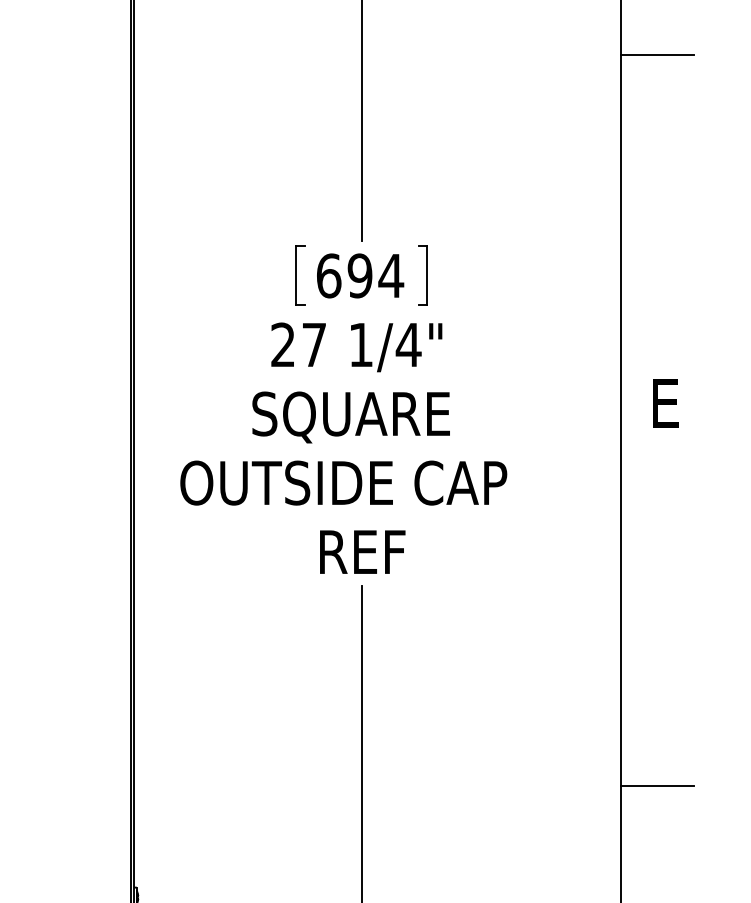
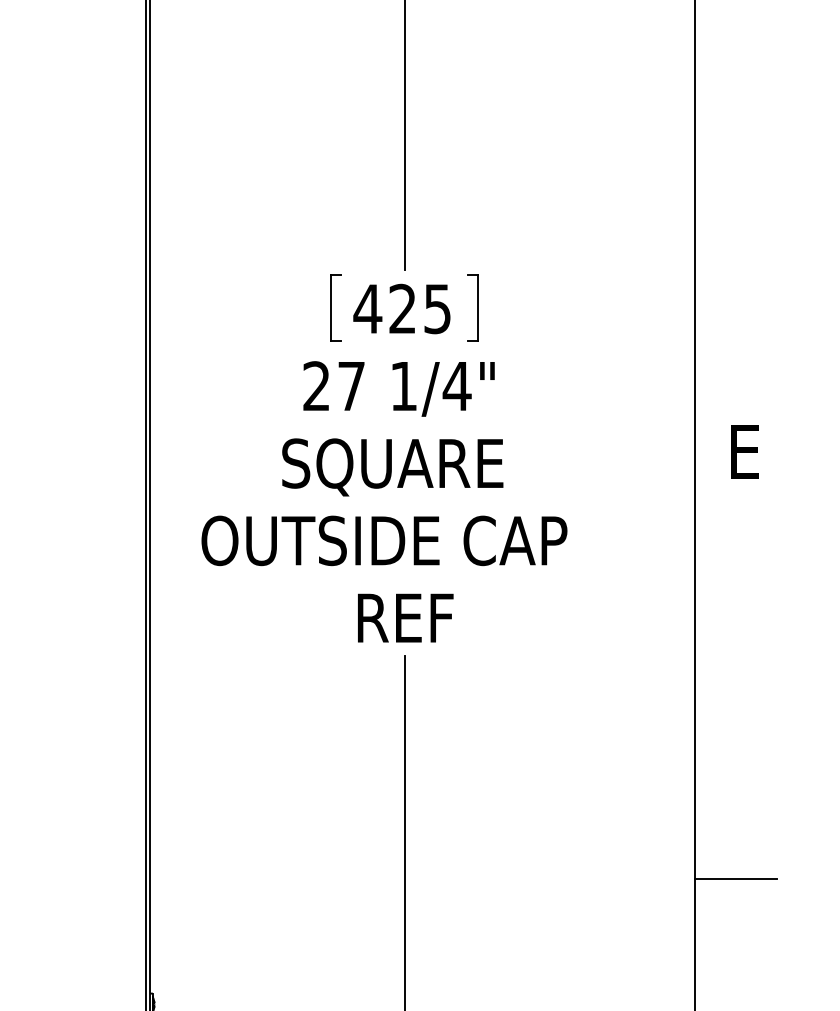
line: (657, 54) -> (735, 61), removed
text: (359, 275) -> (402, 308), 694 -> 425

